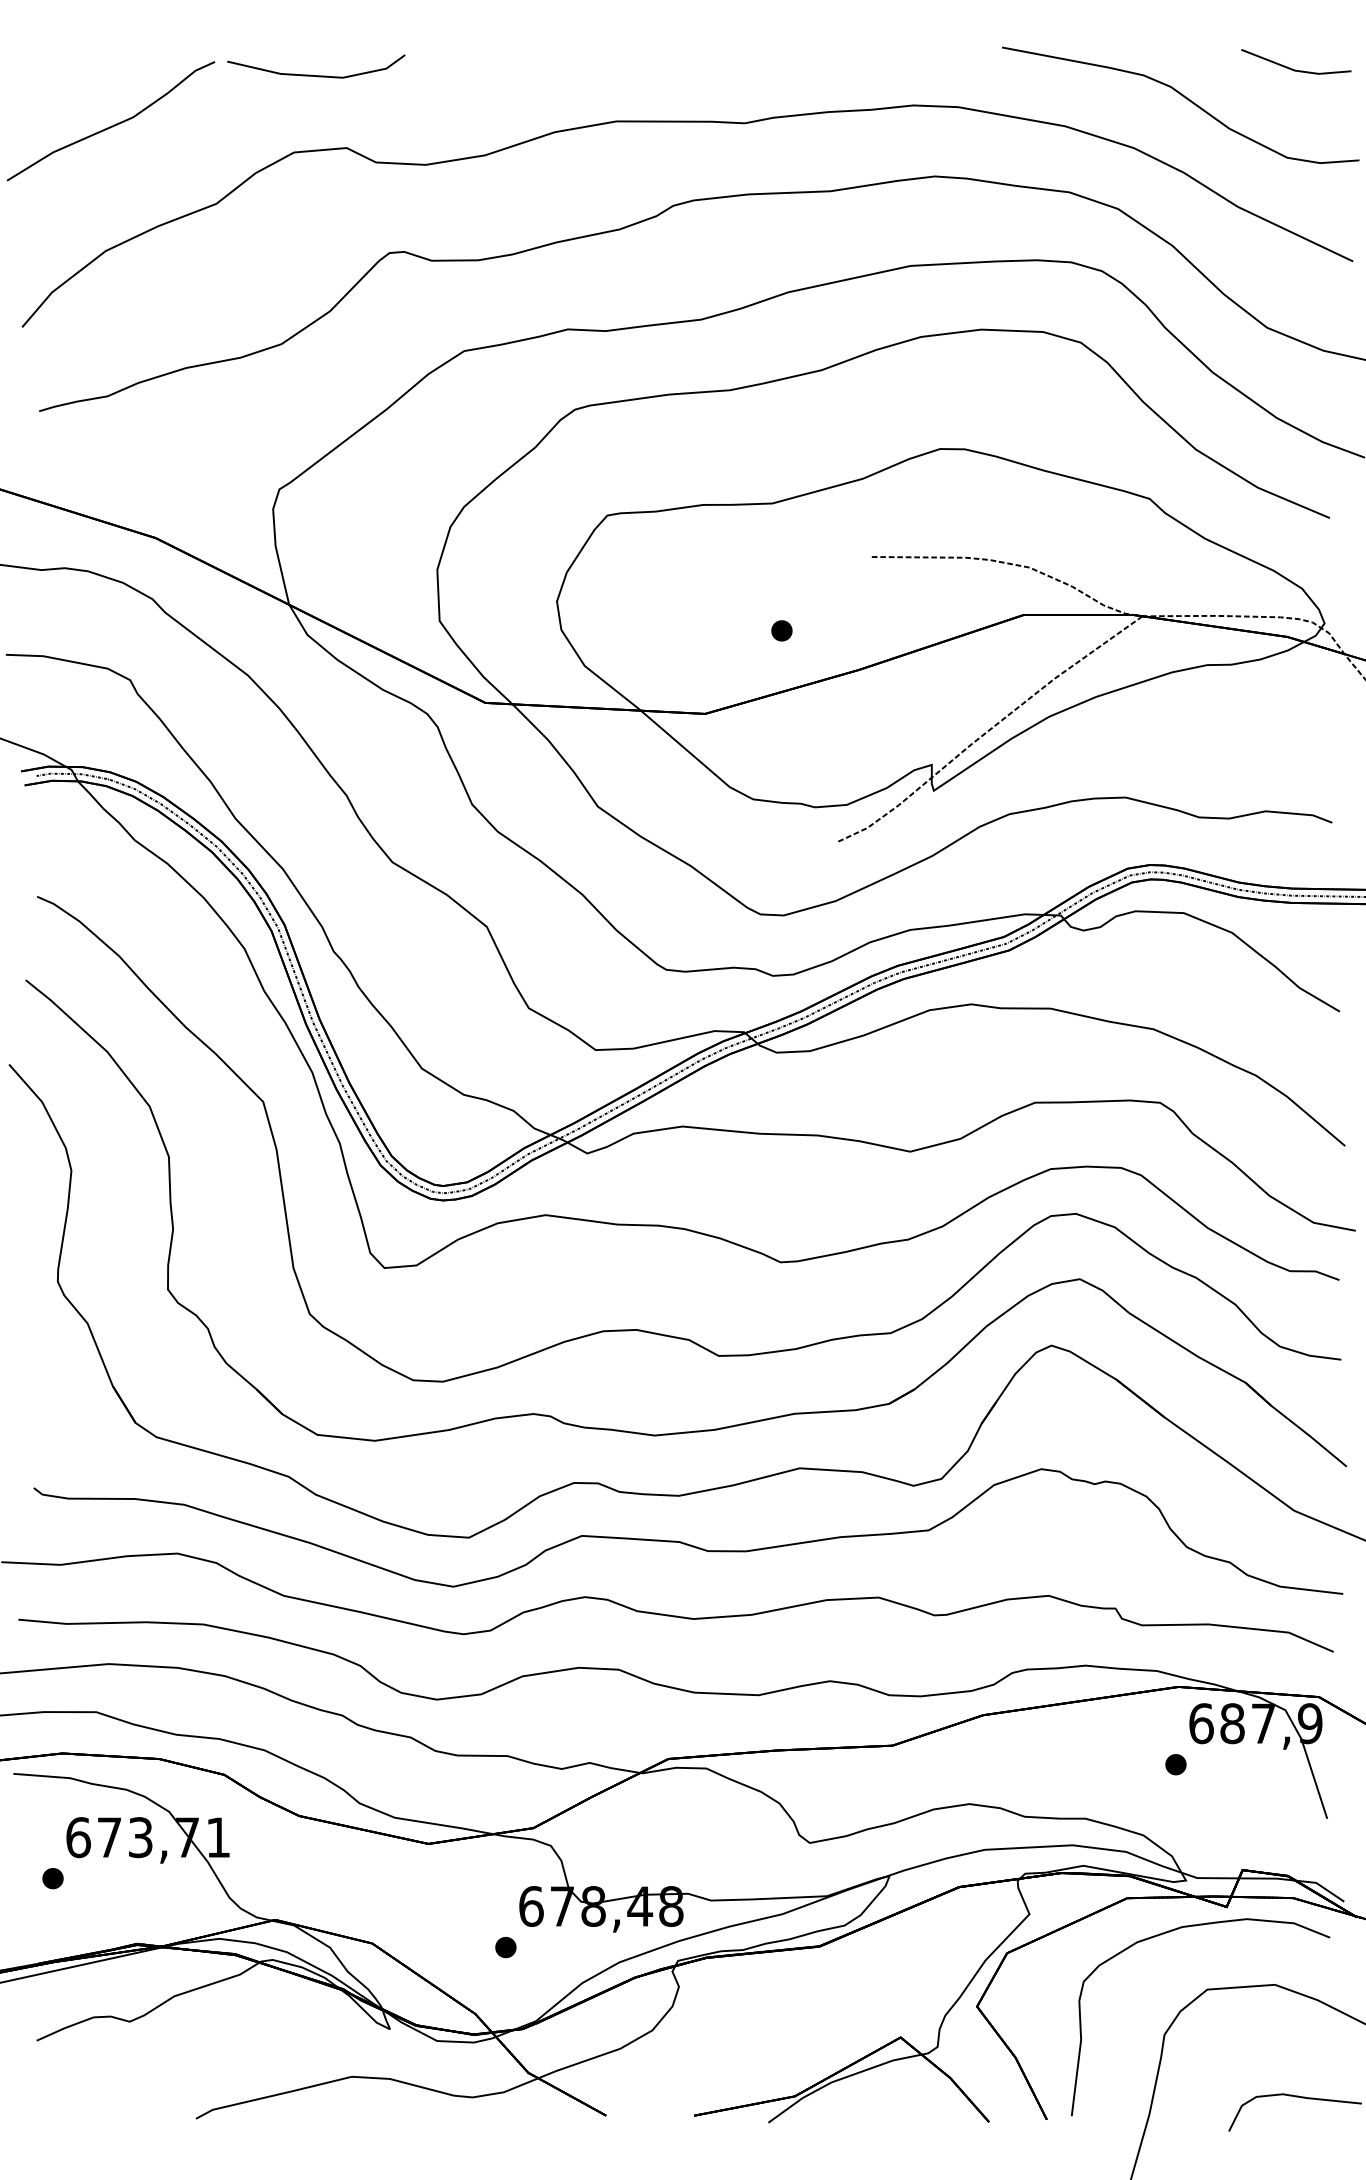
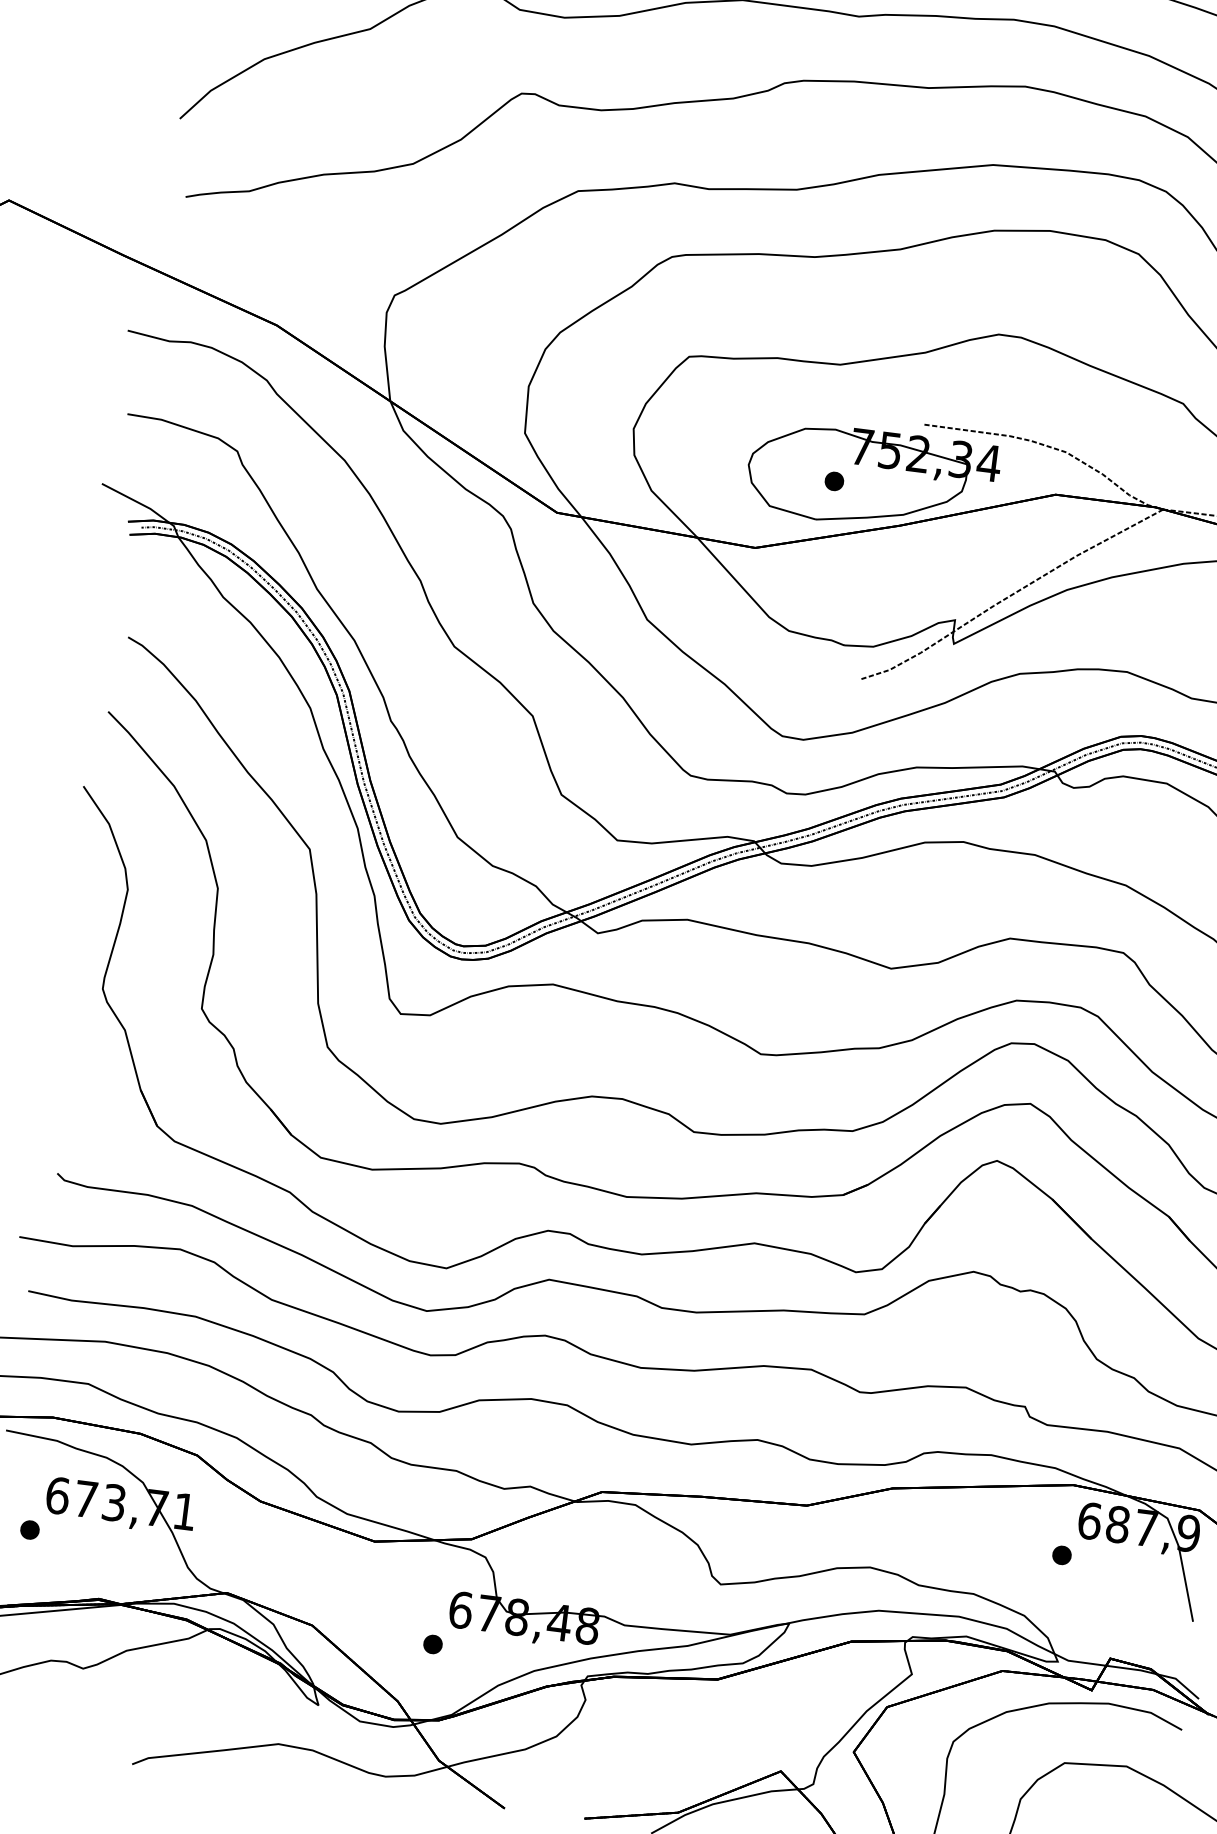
part: (822, 622) -> (872, 478), added

